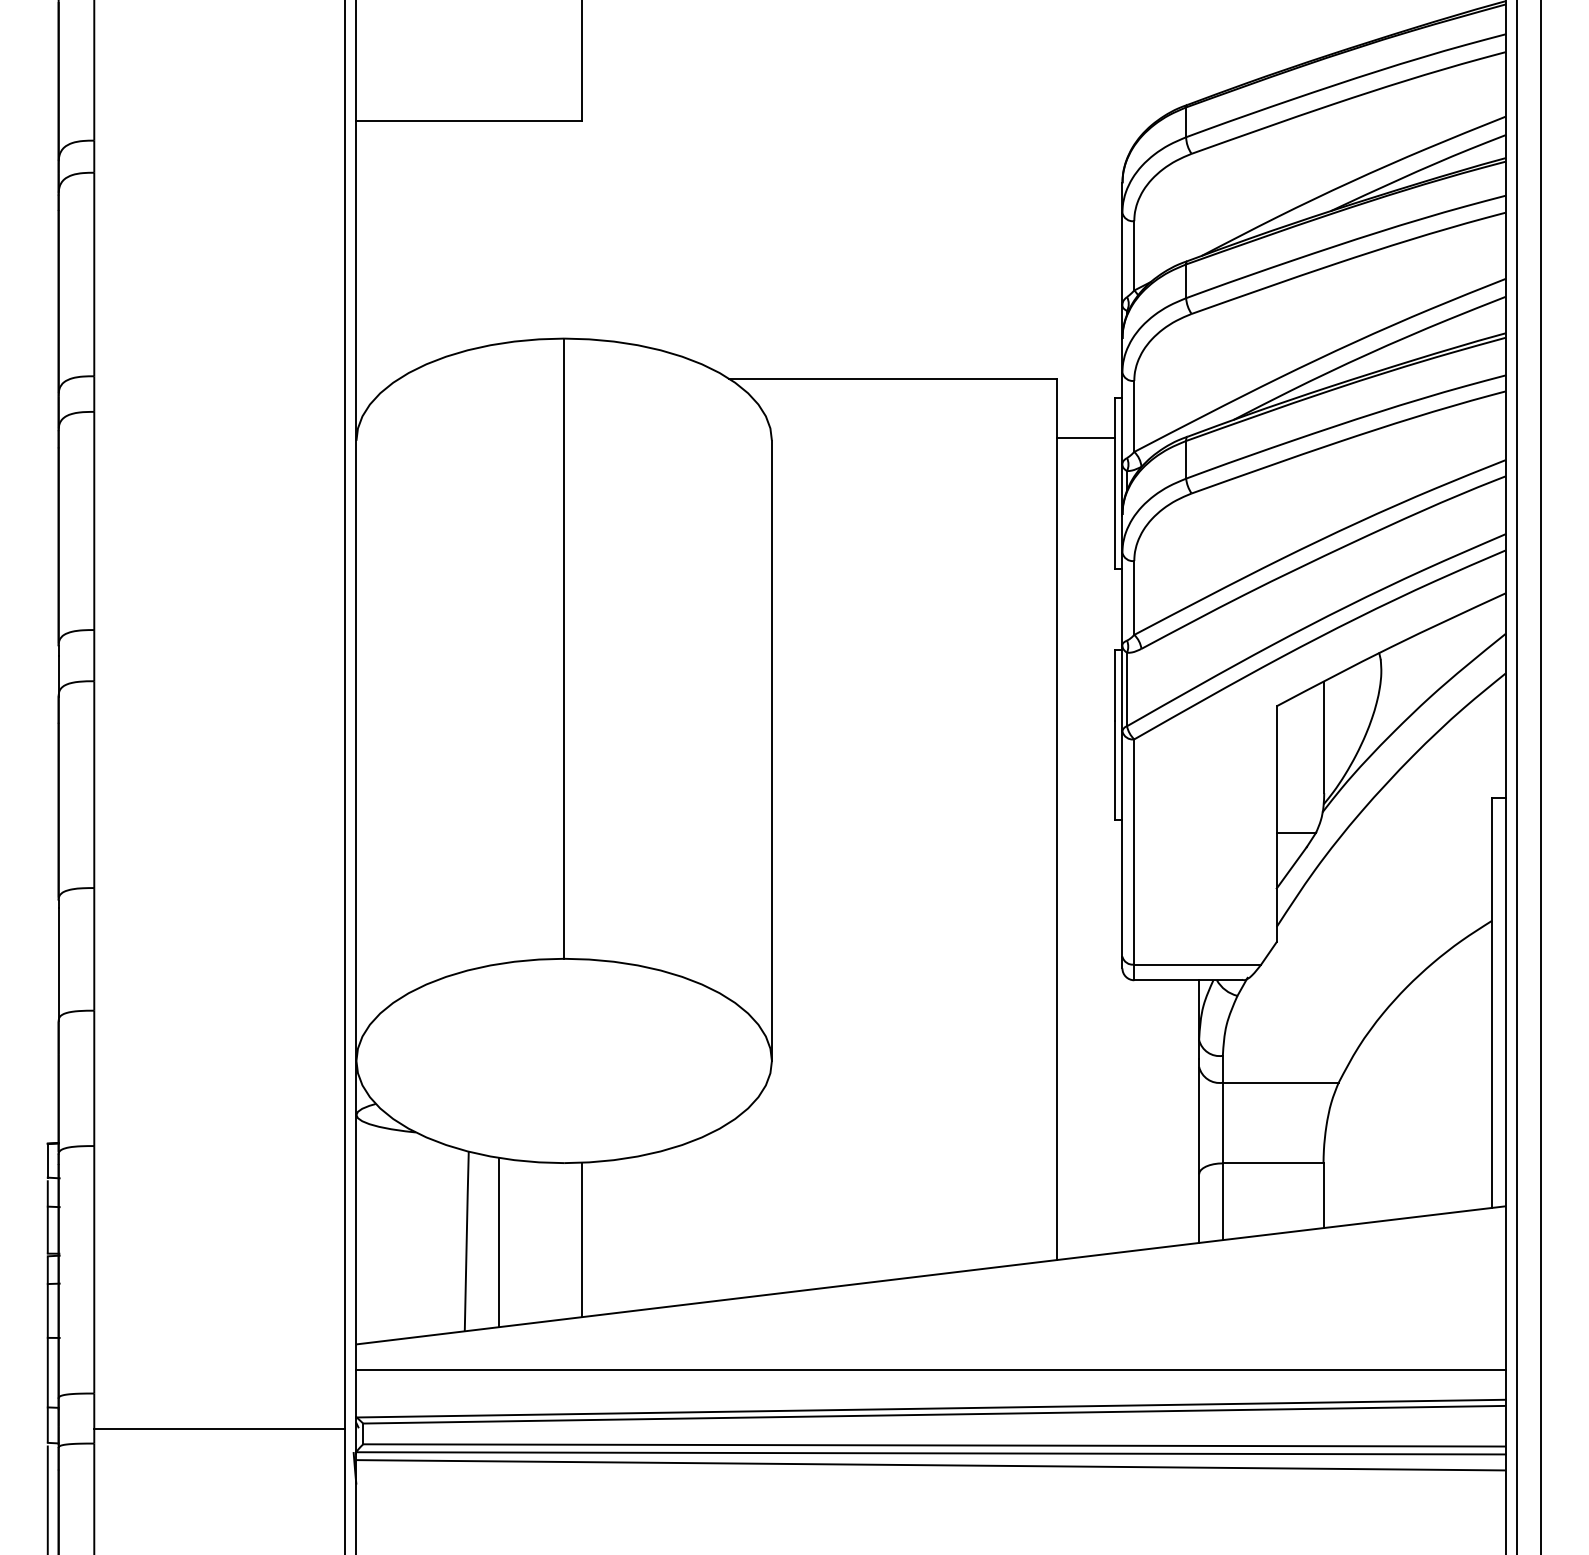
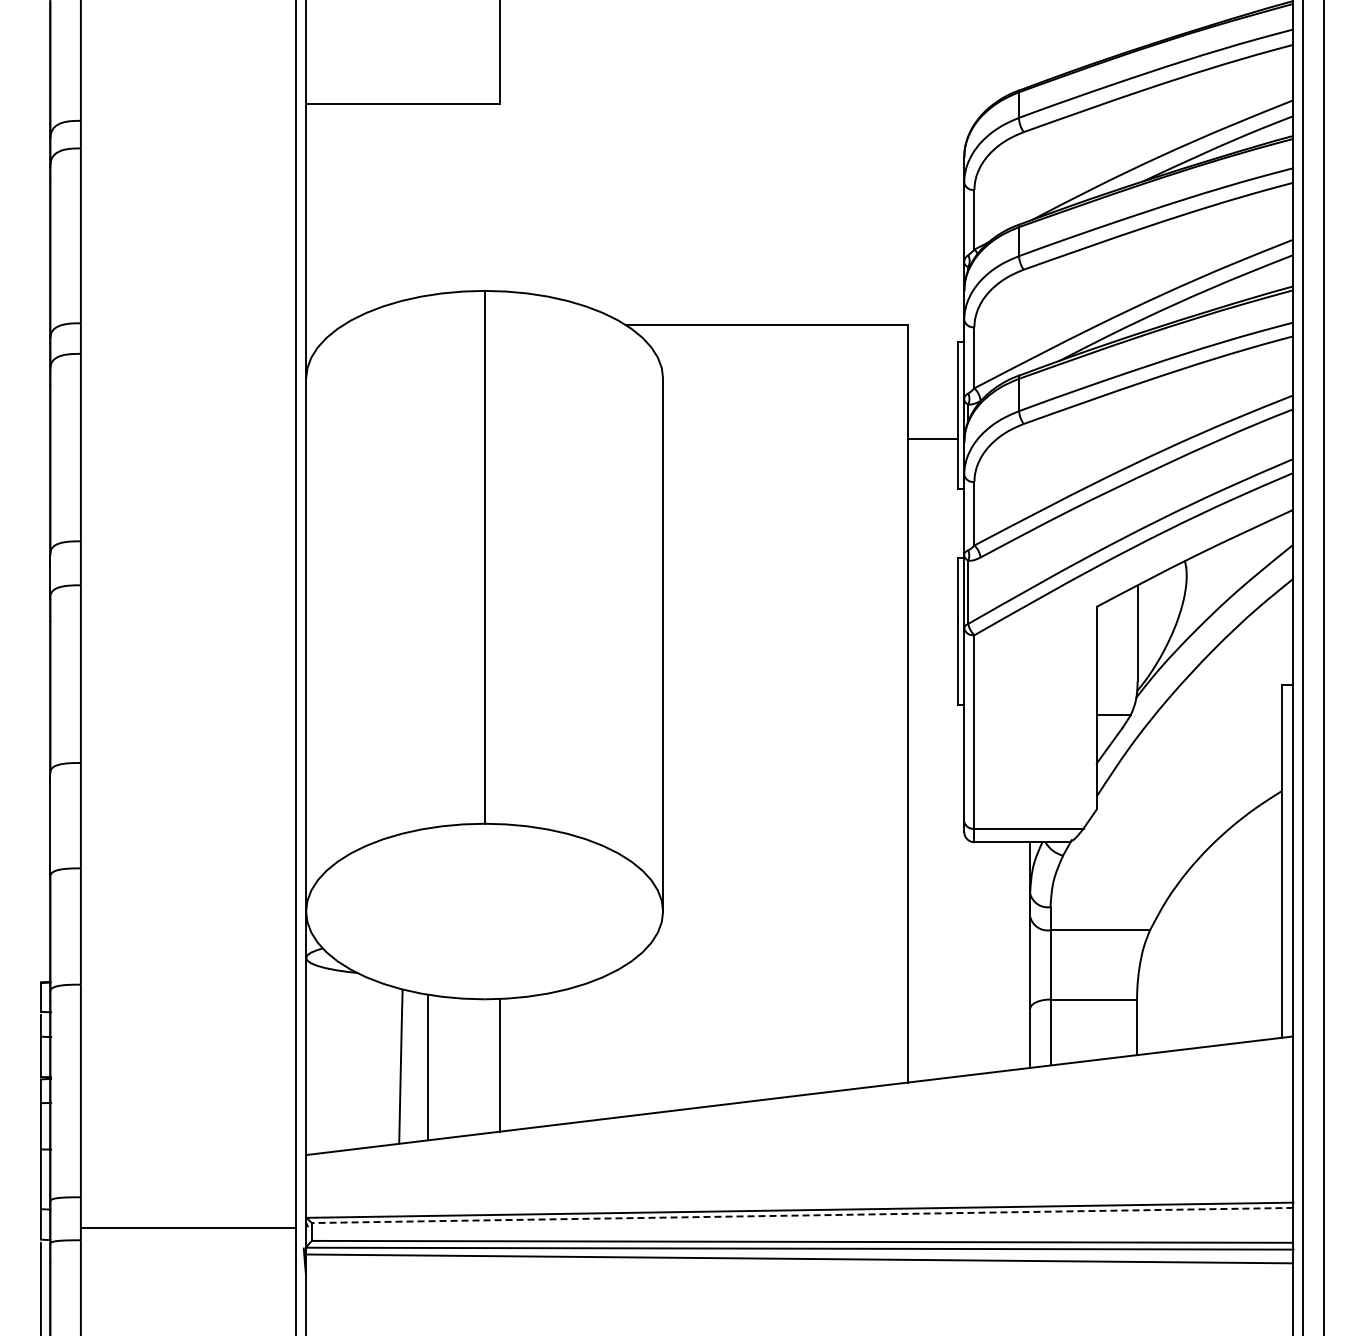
line: (1085, 438) -> (932, 439), moved
line: (930, 1370) -> (799, 1177), removed
line: (933, 1414) -> (801, 1215), solid -> dashed

